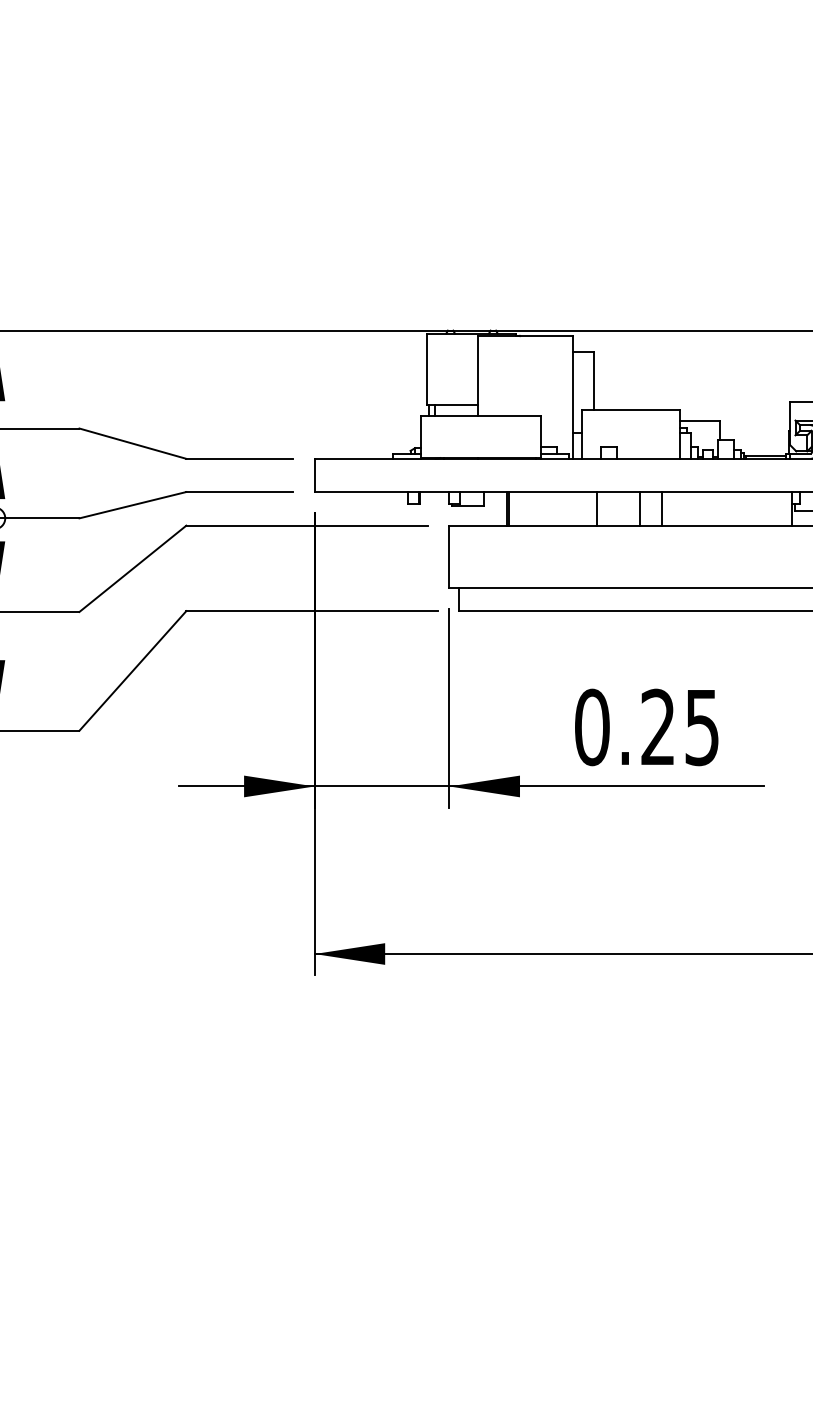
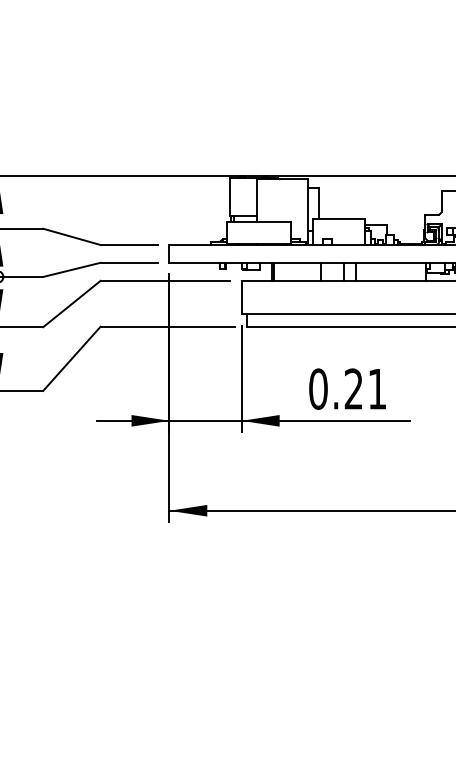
text: (702, 728) -> (377, 389), 0.25 -> 0.21

